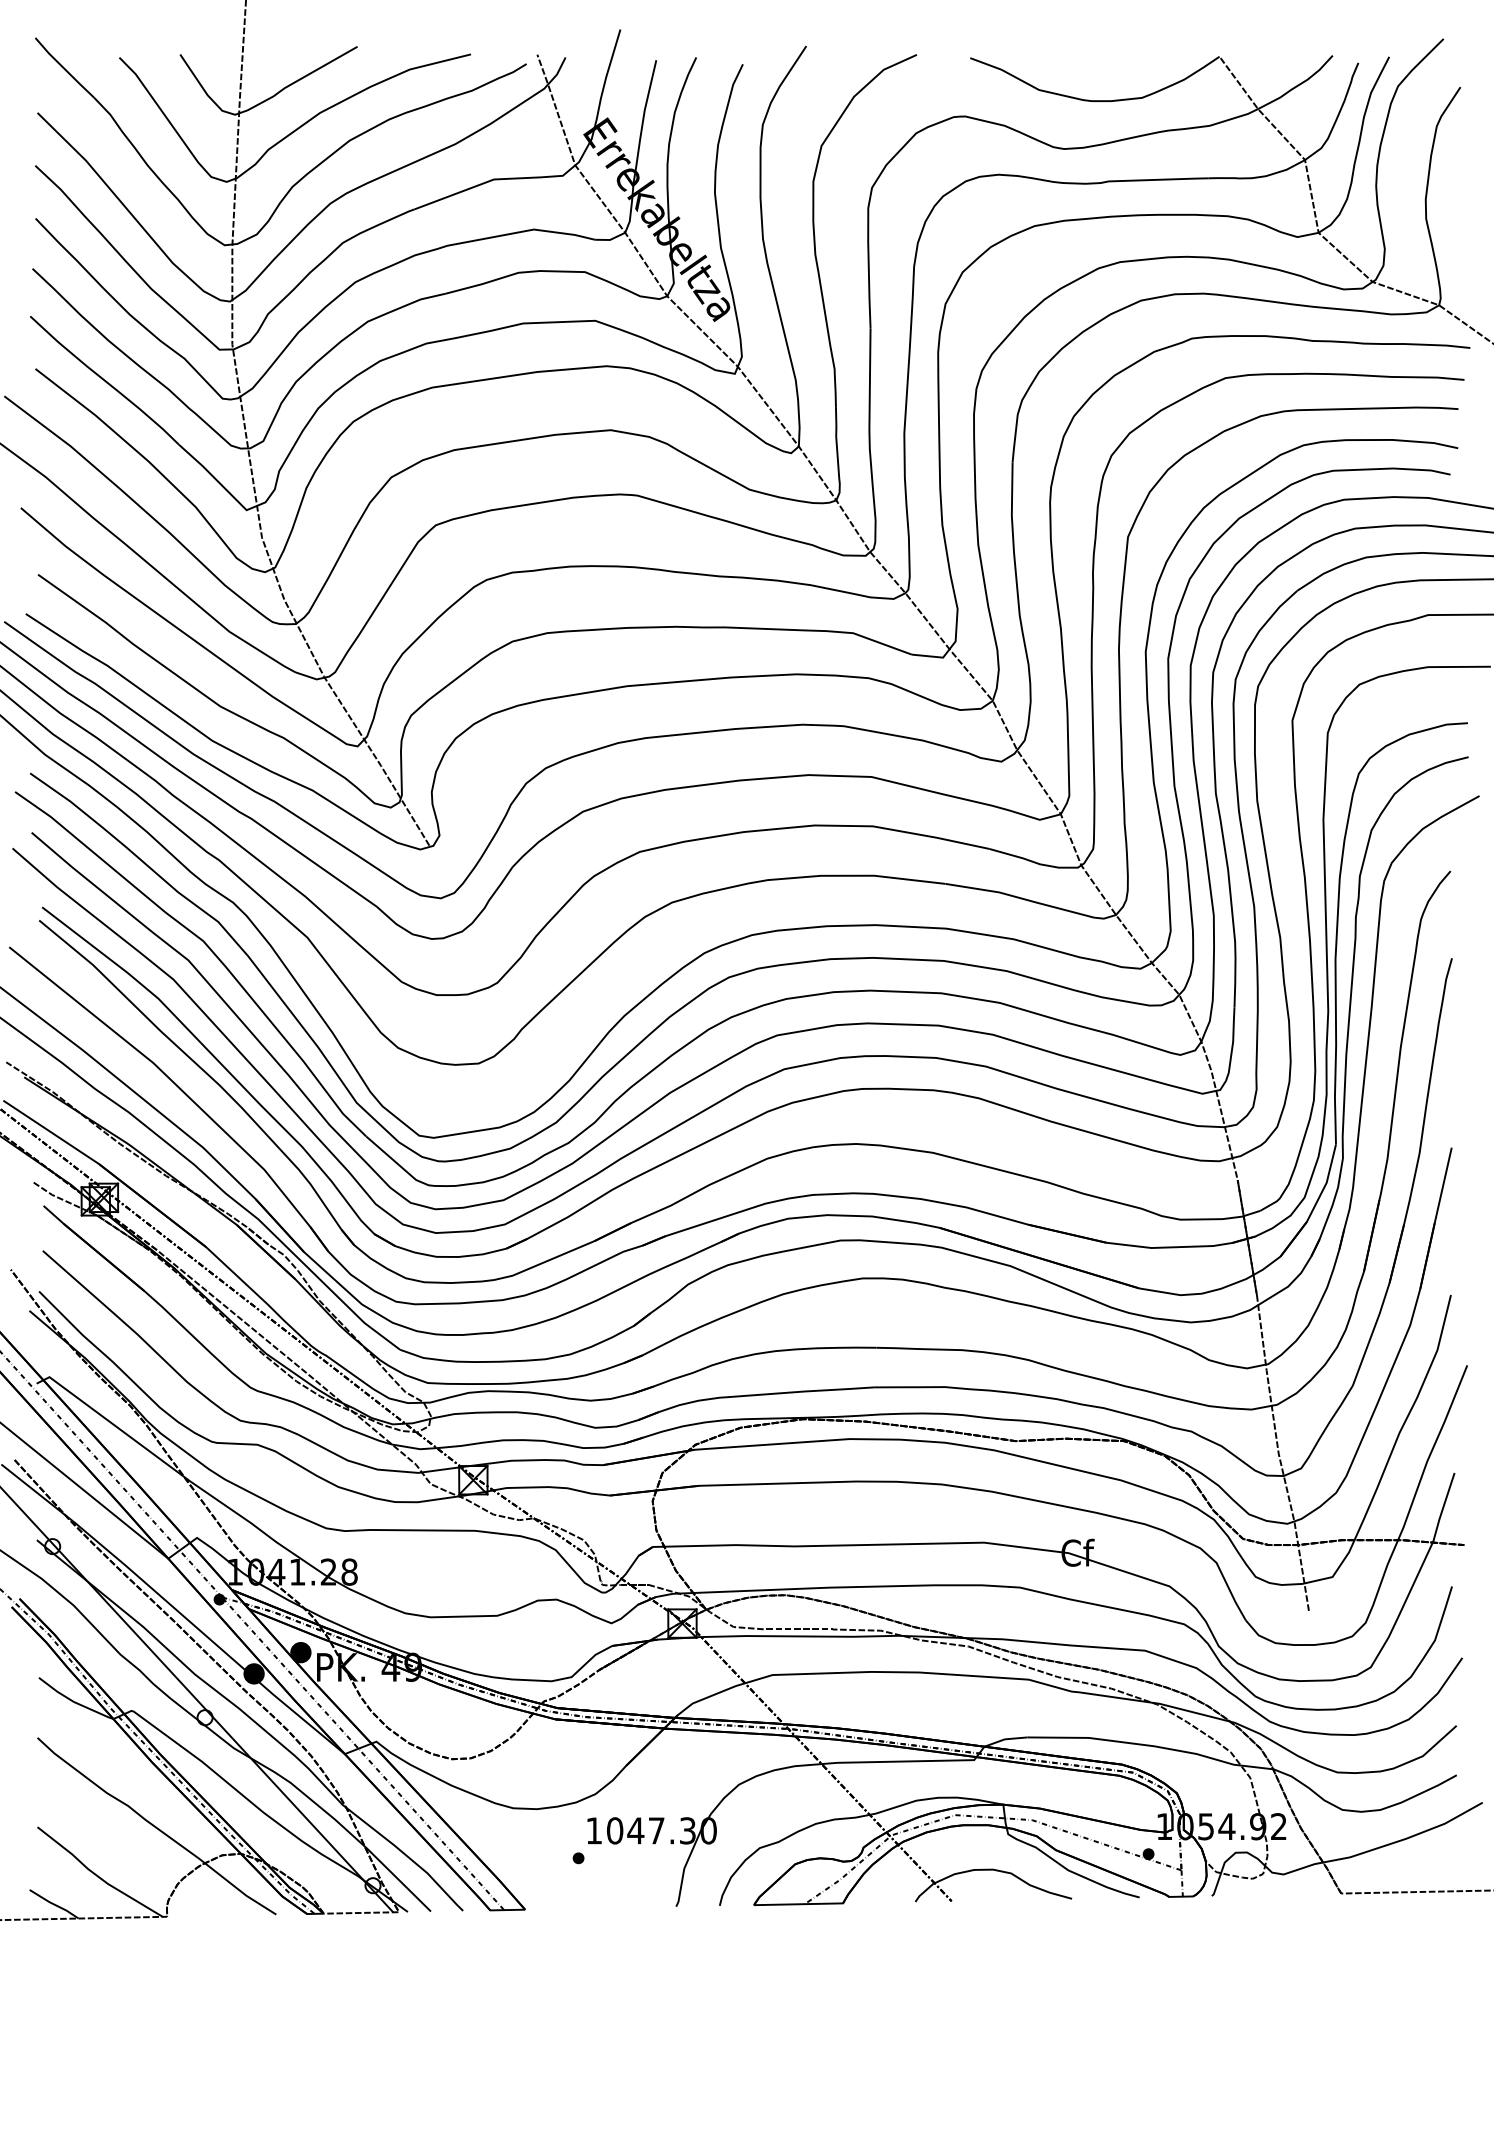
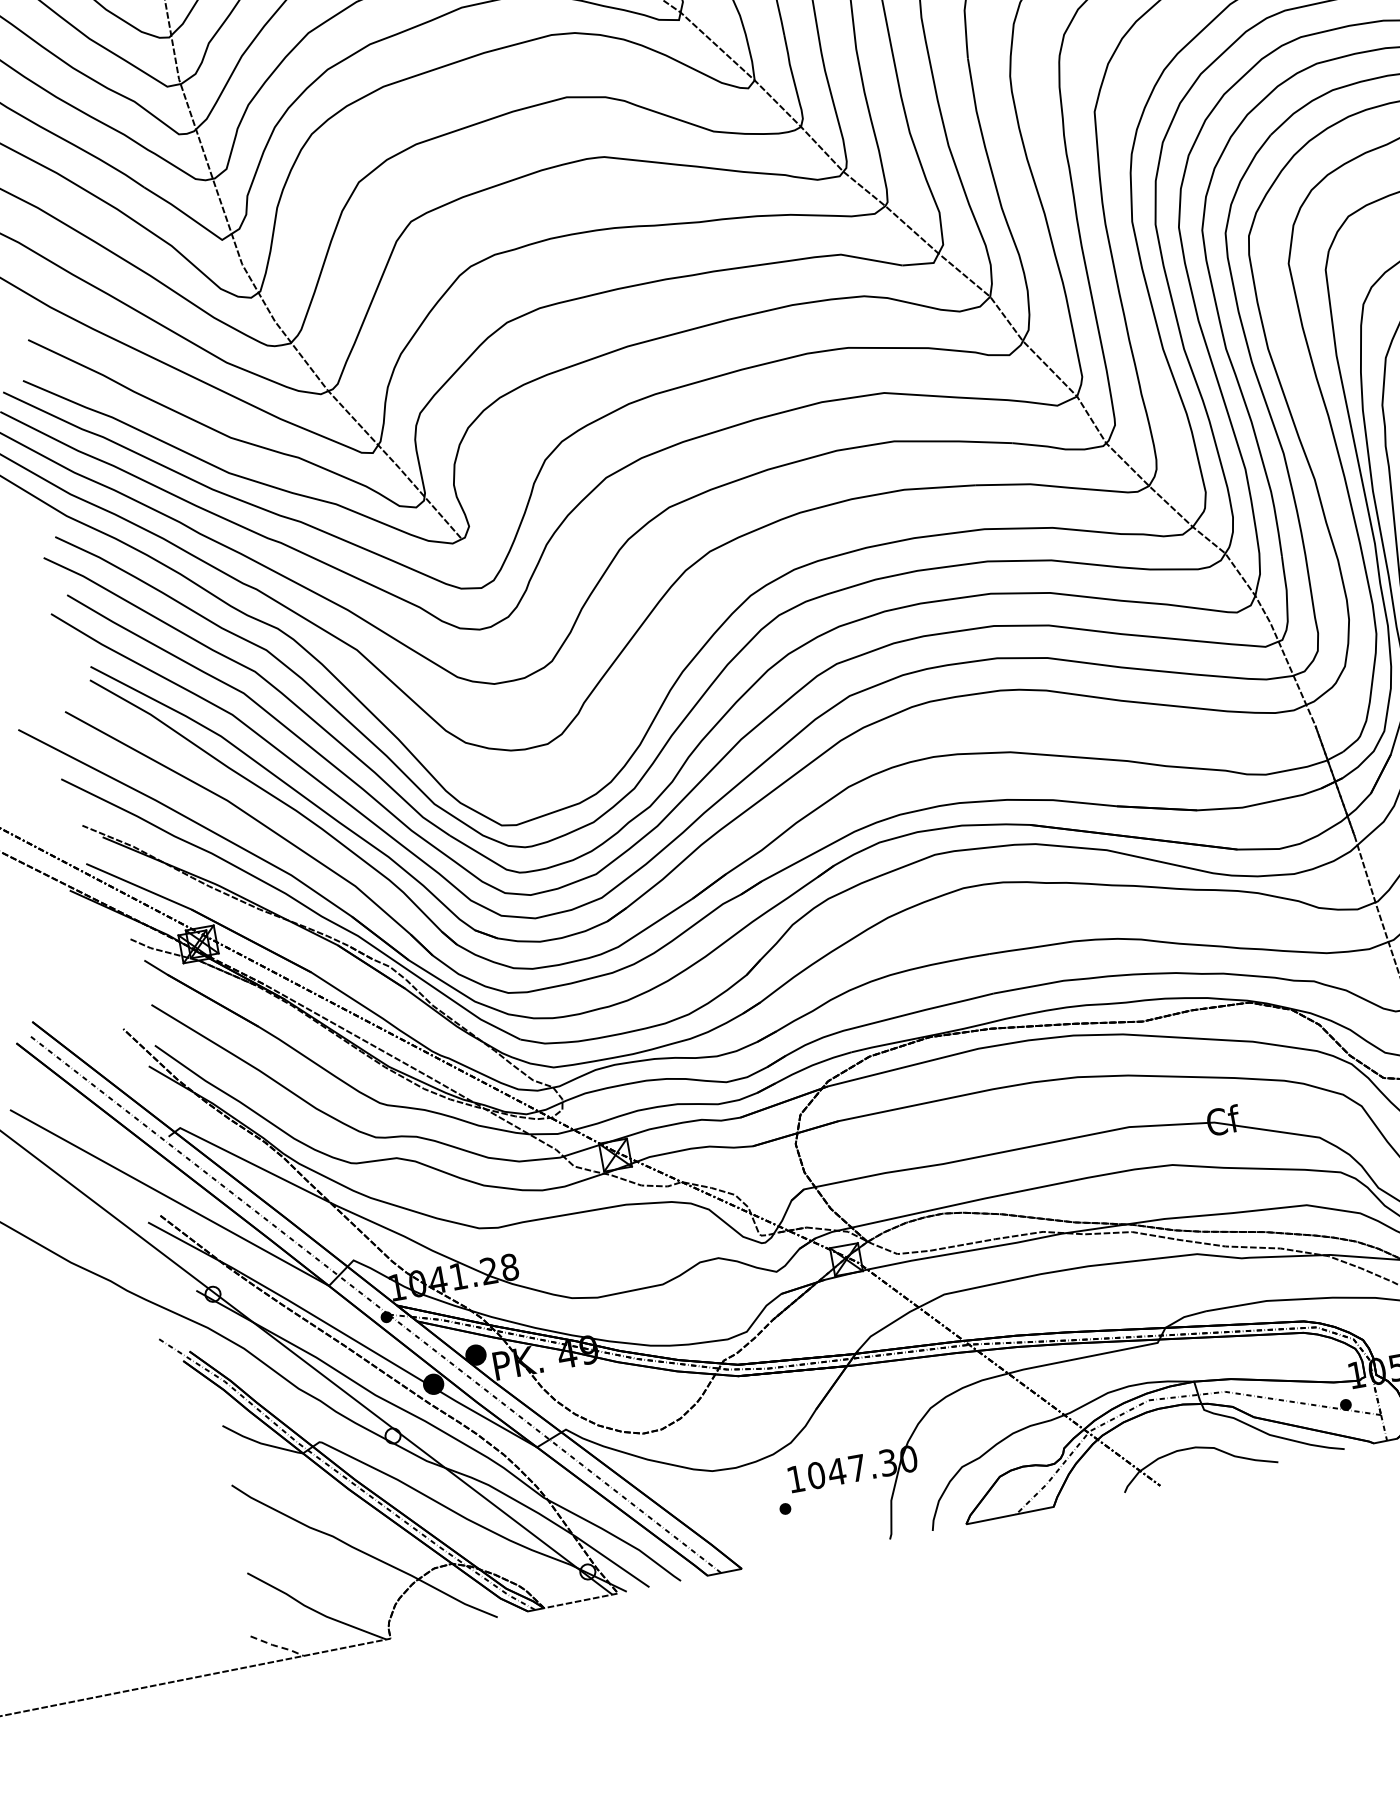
line: (54, 1904) -> (277, 1646), solid -> dashed

